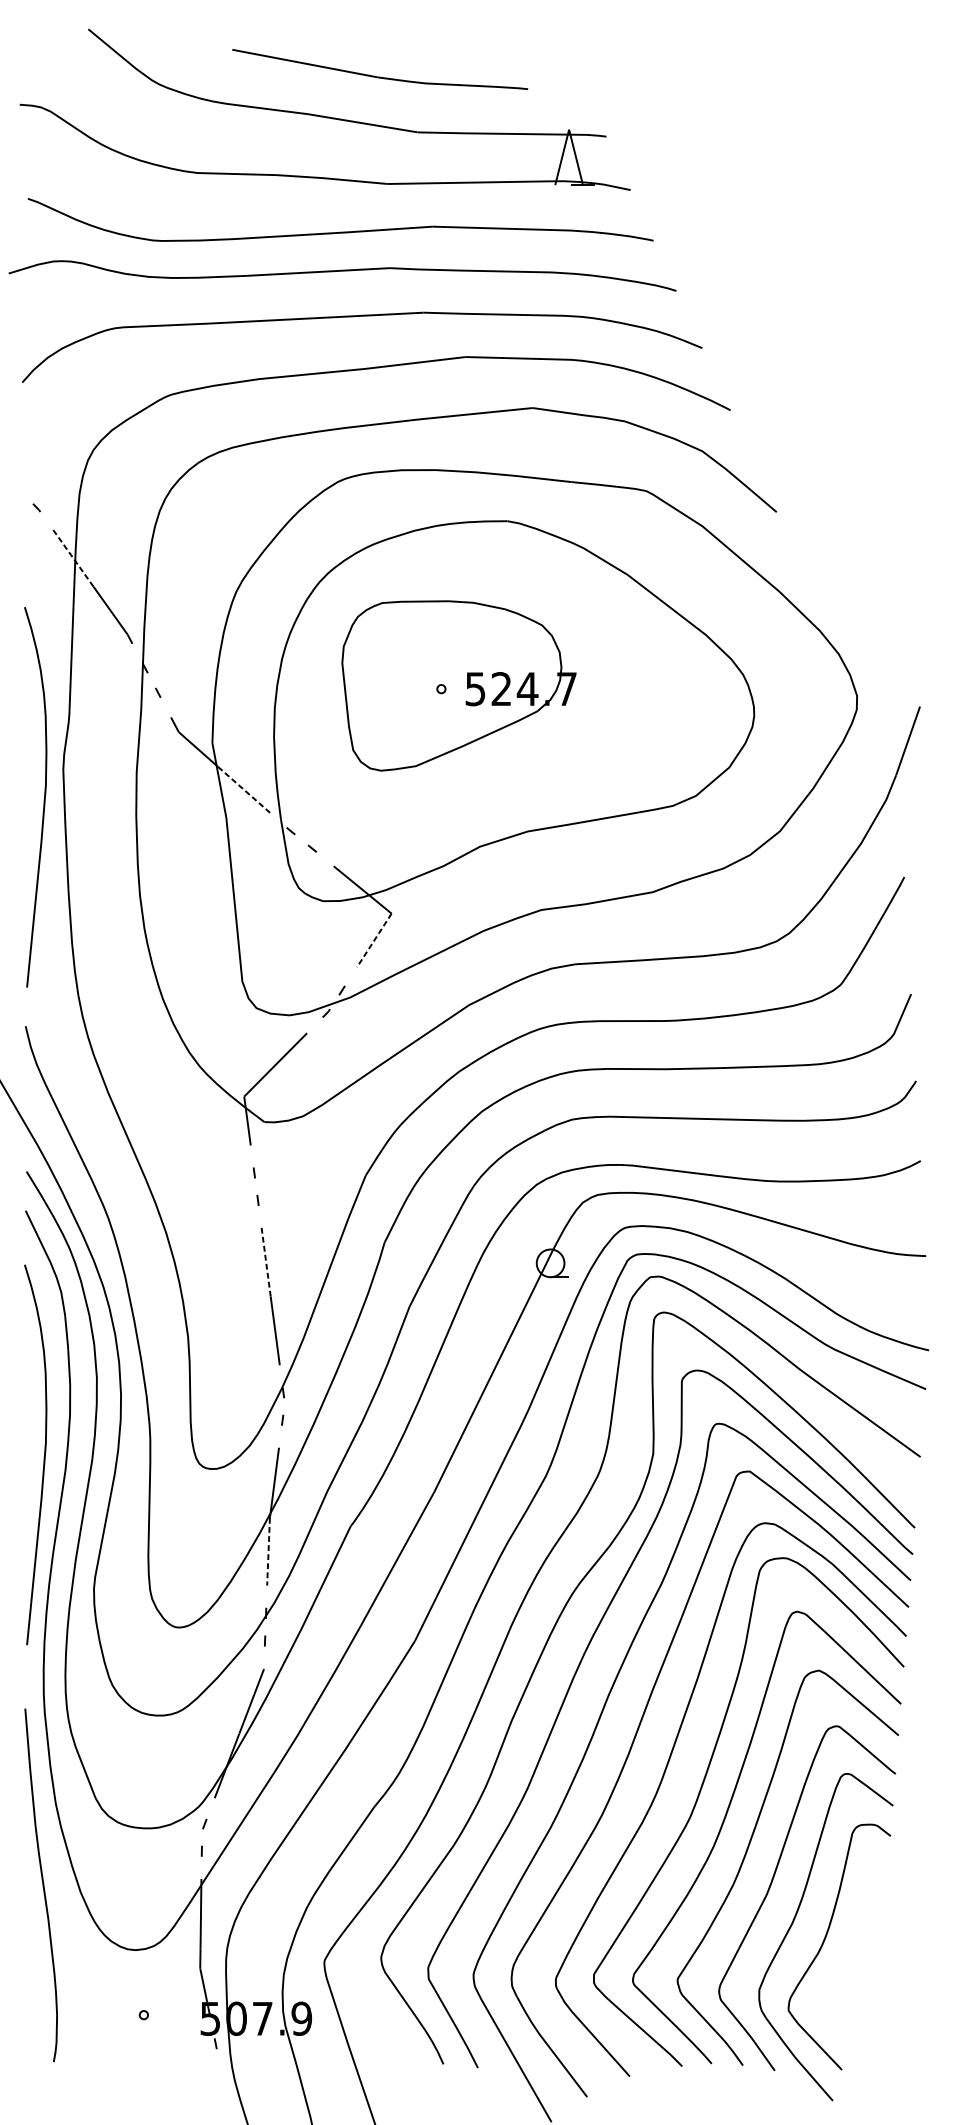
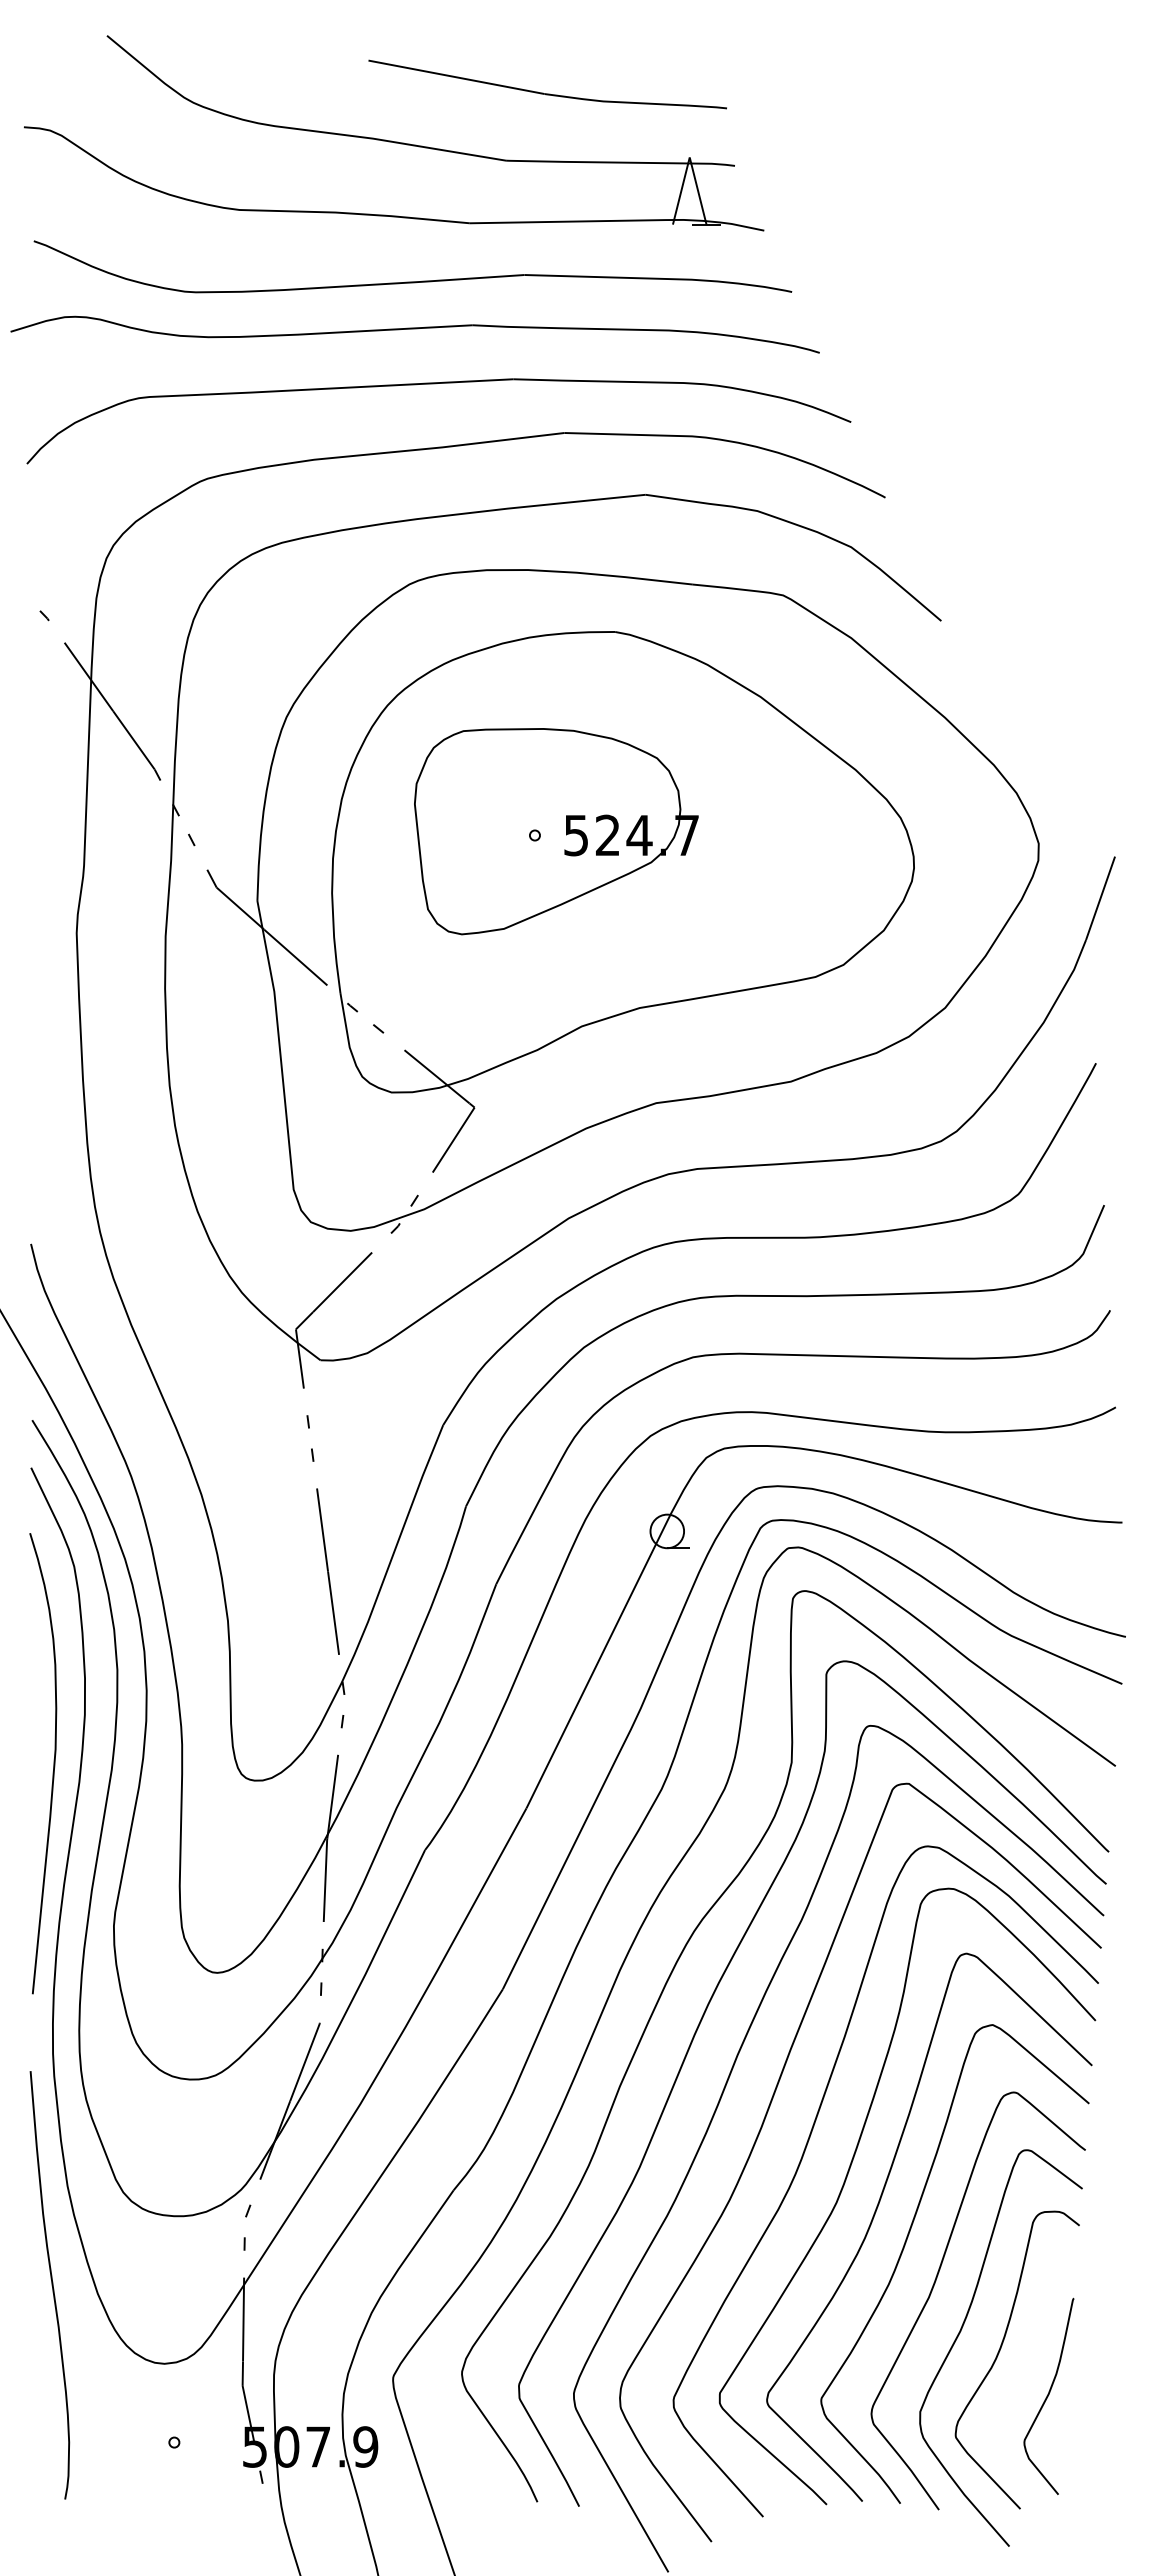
part: (376, 76) -> (543, 92), moved
line: (73, 558) -> (89, 677), dashed -> solid
line: (244, 789) -> (296, 957), dashed -> solid
curve: (44, 797) -> (53, 966), removed
line: (374, 940) -> (453, 1140), dashed -> solid
line: (266, 1262) -> (322, 1530), dashed -> solid
line: (268, 1552) -> (325, 1881), dashed -> solid
curve: (865, 1976) -> (1048, 2395), added

